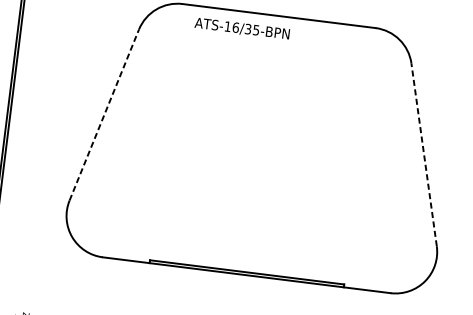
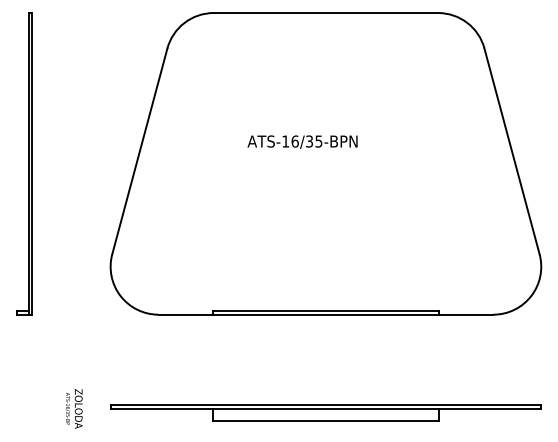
text: (242, 28) -> (302, 141), moved
line: (104, 115) -> (139, 151), dashed -> solid
line: (424, 154) -> (512, 151), dashed -> solid

